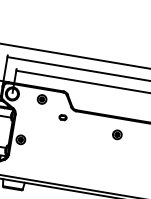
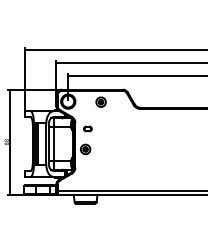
part: (62, 117) -> (87, 128), moved
part: (116, 134) -> (187, 126), removed

